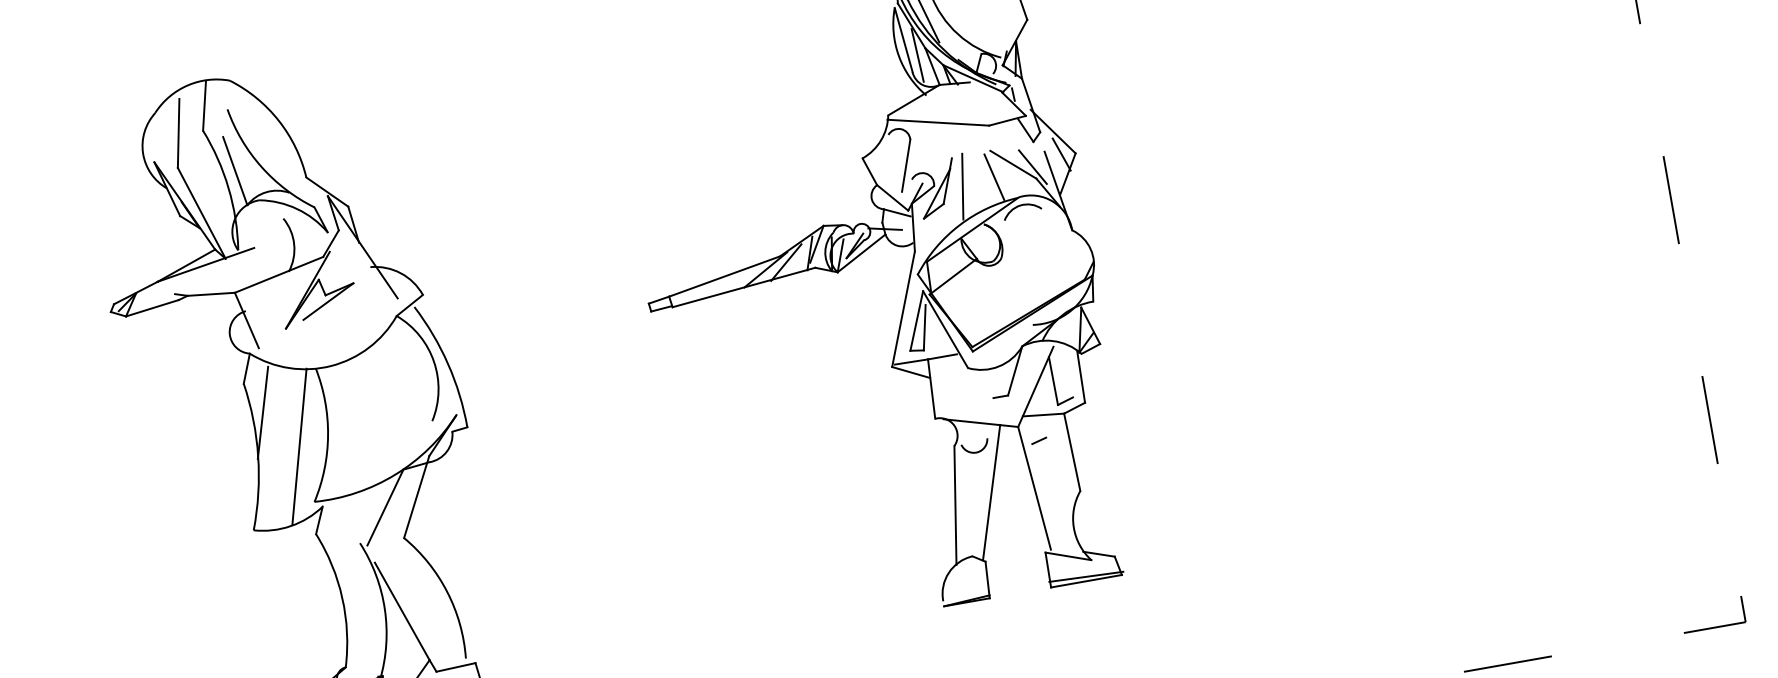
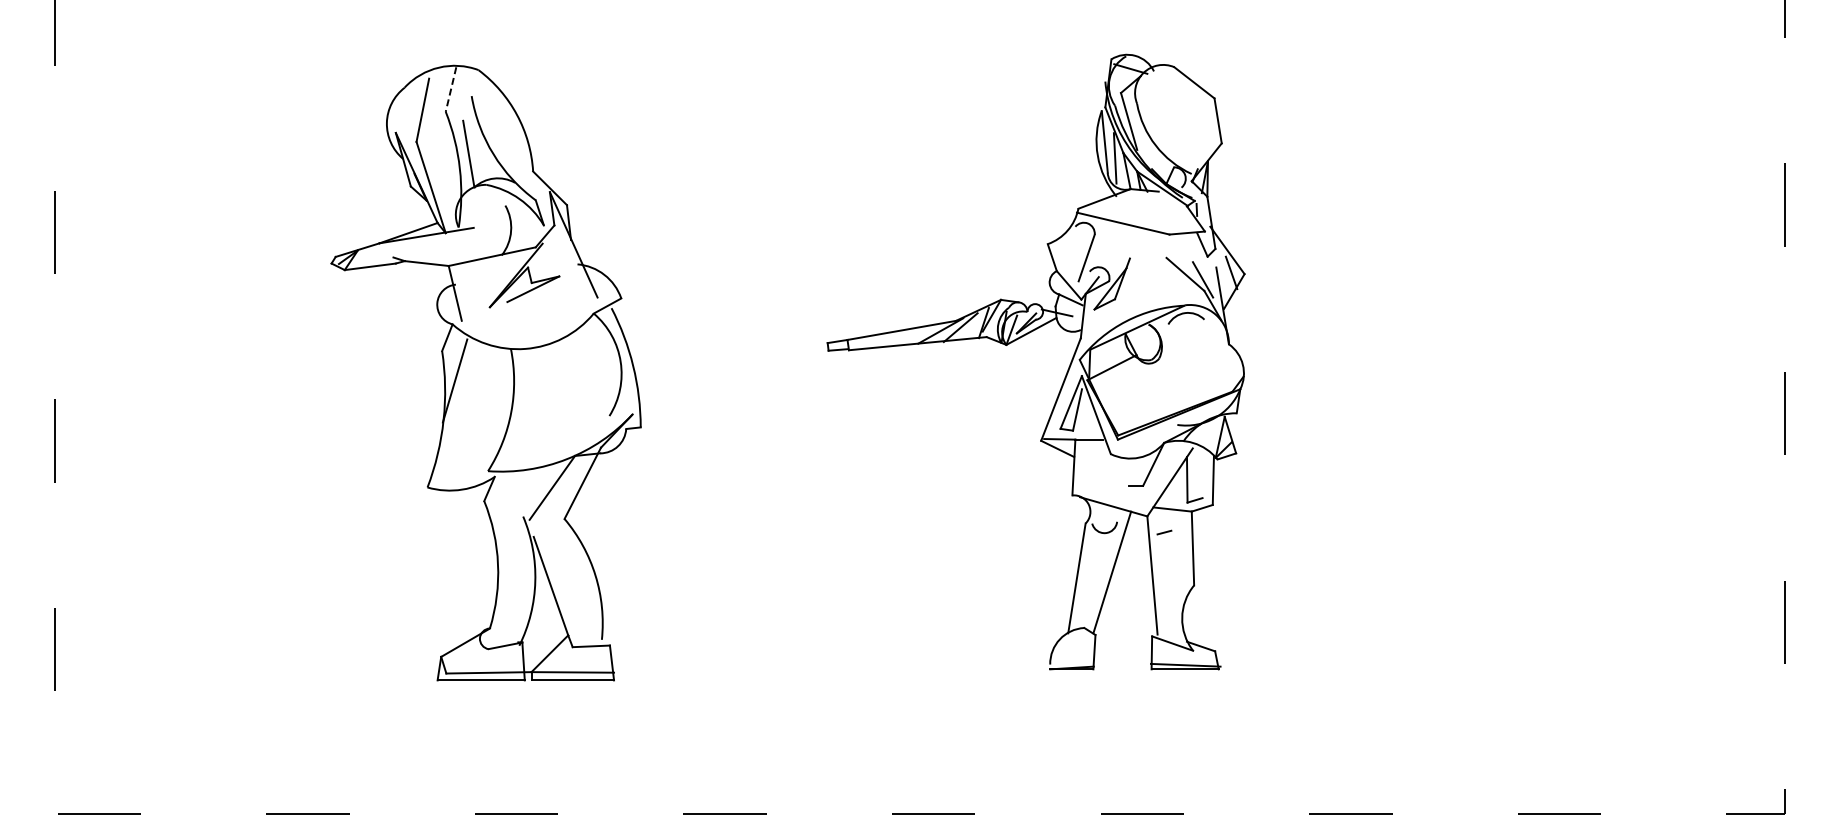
line: (204, 106) -> (451, 89), solid -> dashed
line: (993, 176) -> (1165, 282), removed
line: (962, 186) -> (1135, 286), removed
line: (299, 446) -> (483, 417), removed

